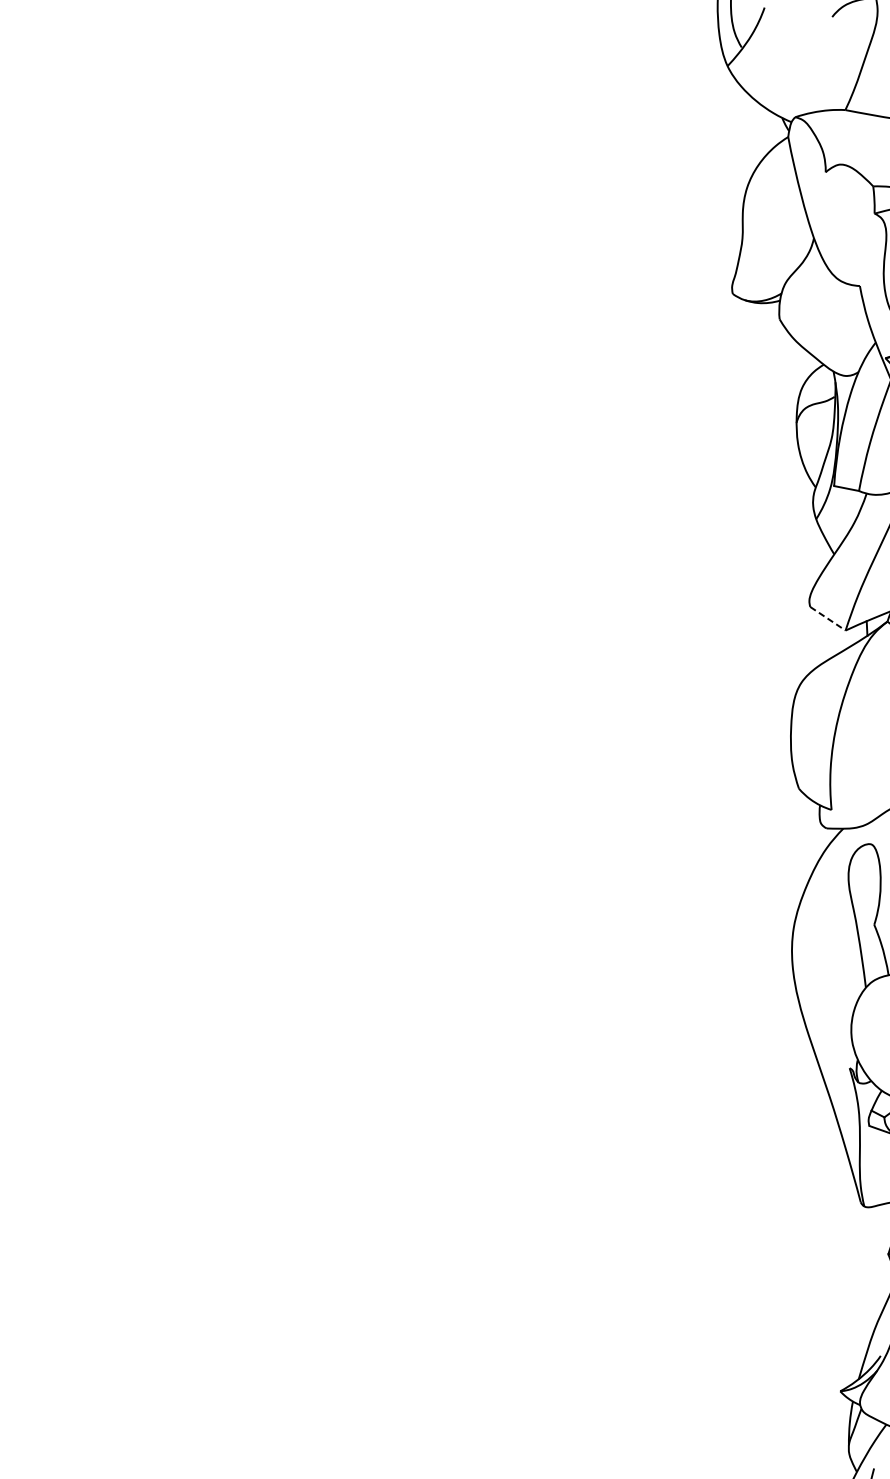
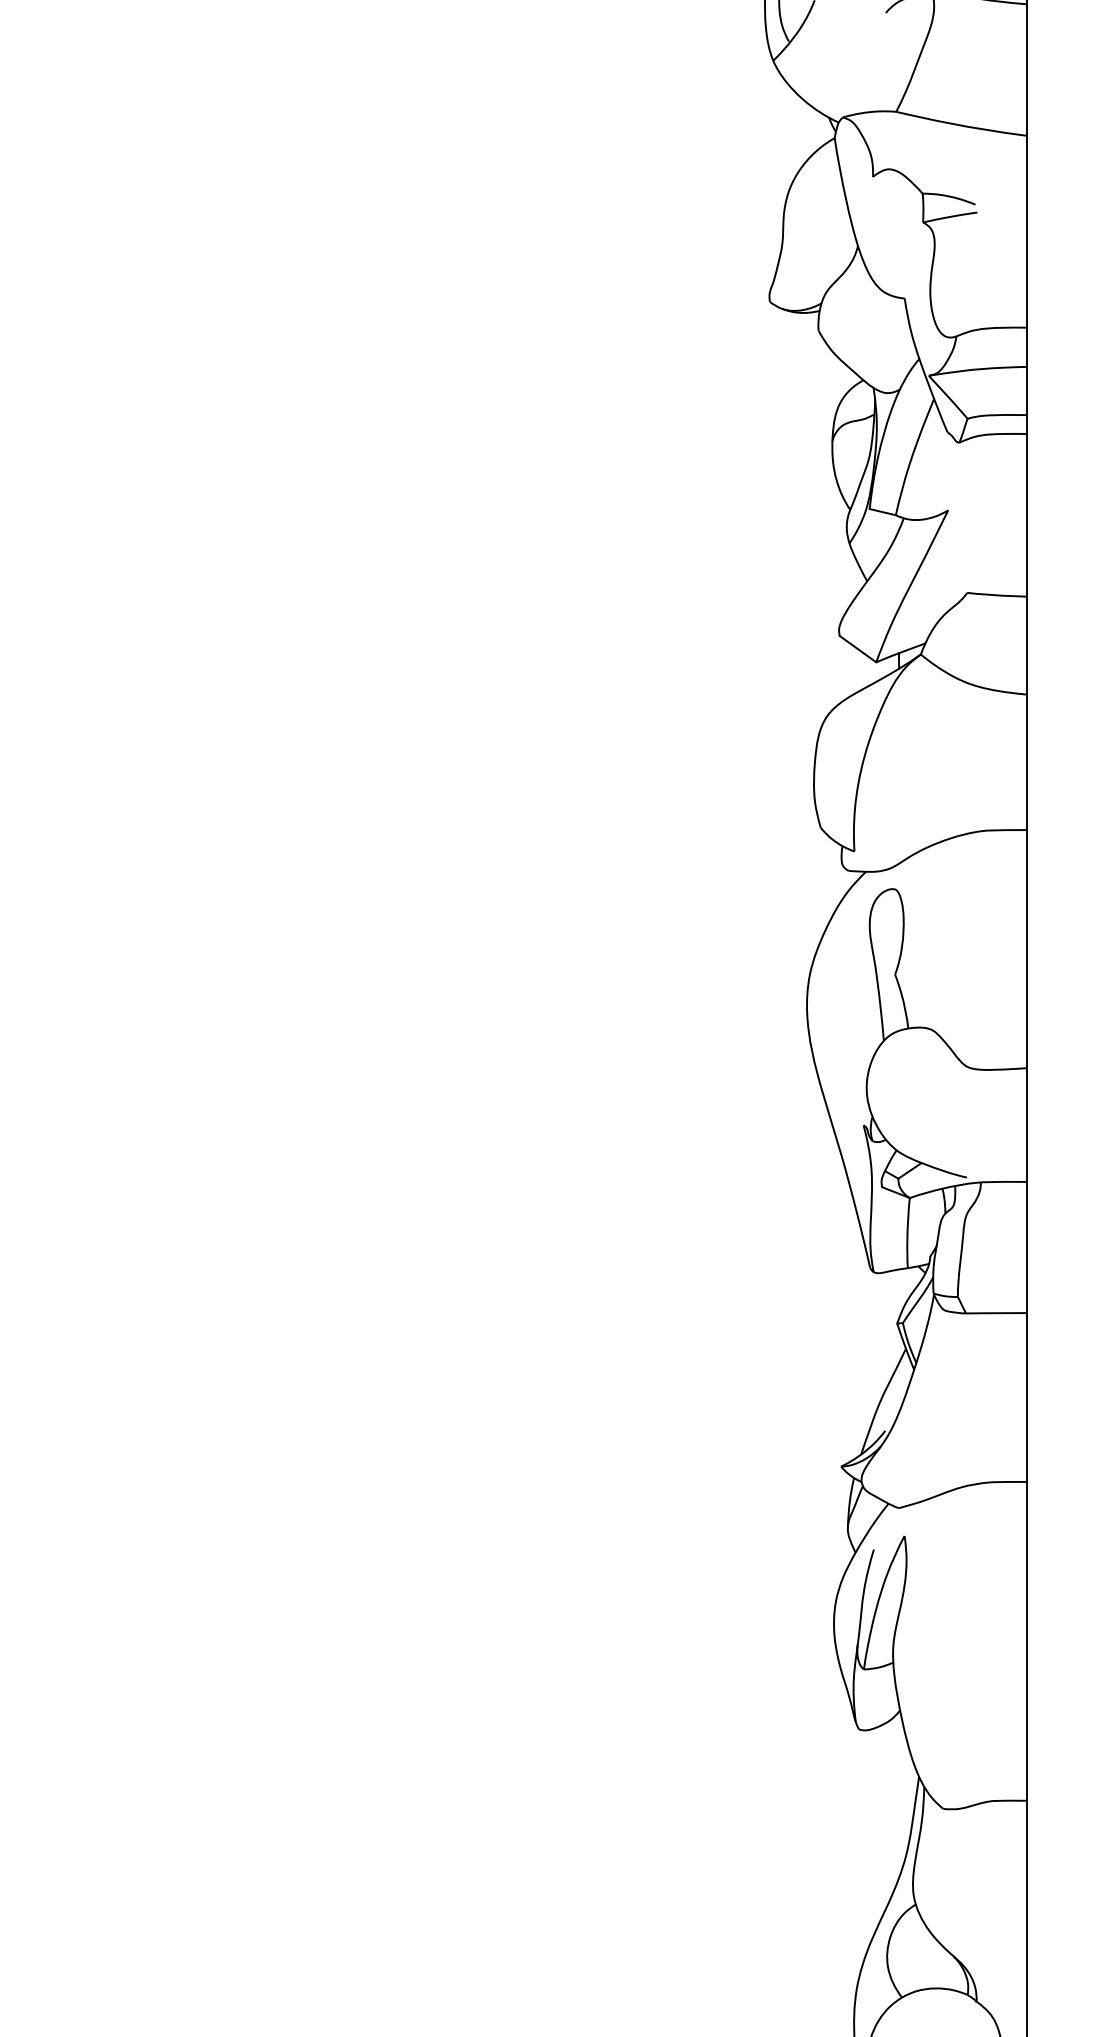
line: (828, 619) -> (858, 649), dashed -> solid

